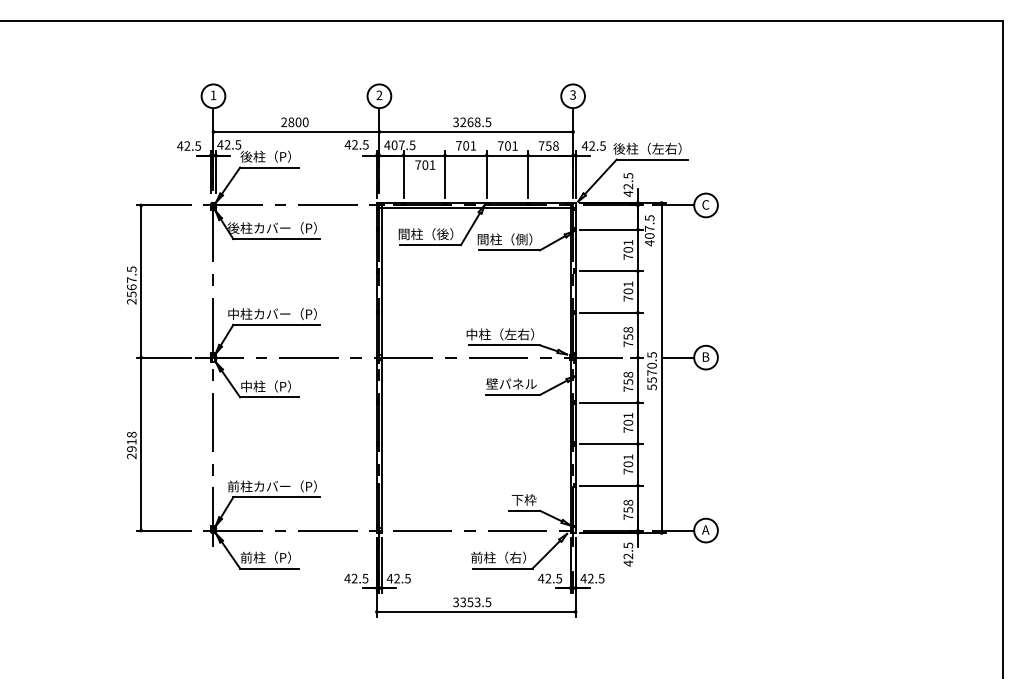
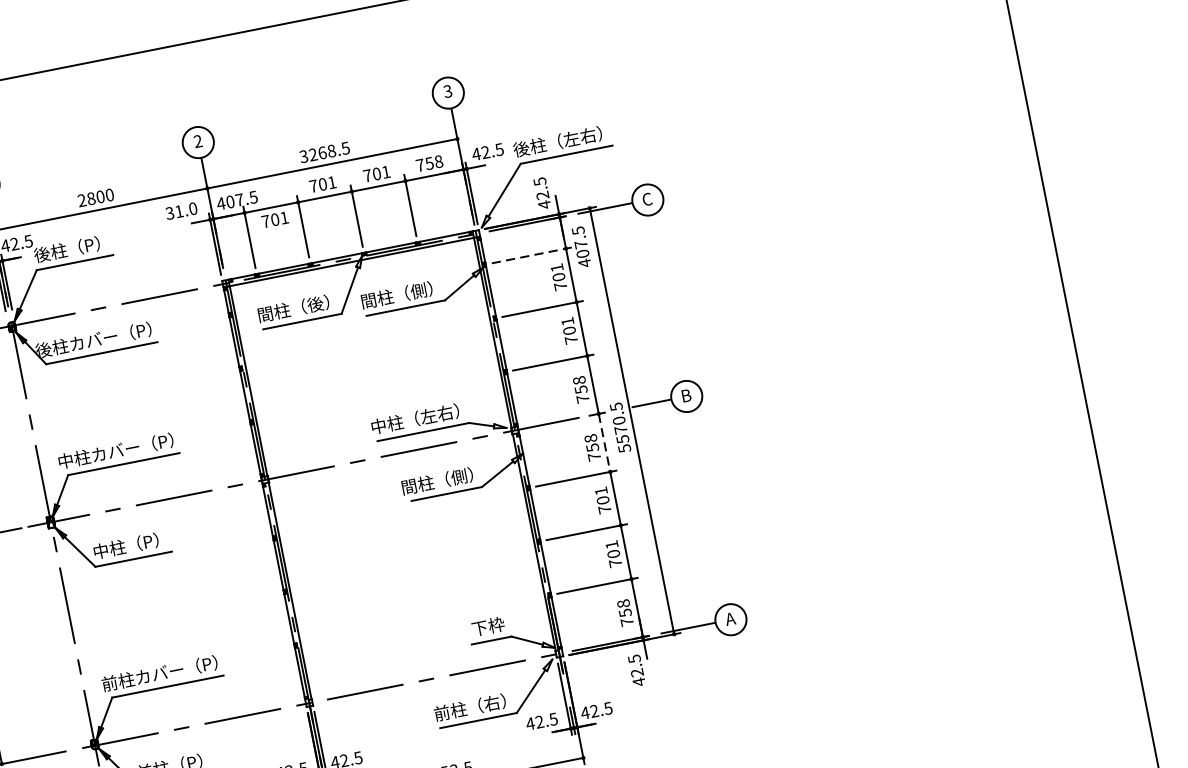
text: (356, 144) -> (181, 210), 42.5 -> 31.0
line: (612, 229) -> (533, 254), solid -> dashed
line: (637, 380) -> (604, 443), solid -> dashed
text: (508, 383) -> (438, 480), 壁パネル -> 間柱（側）

